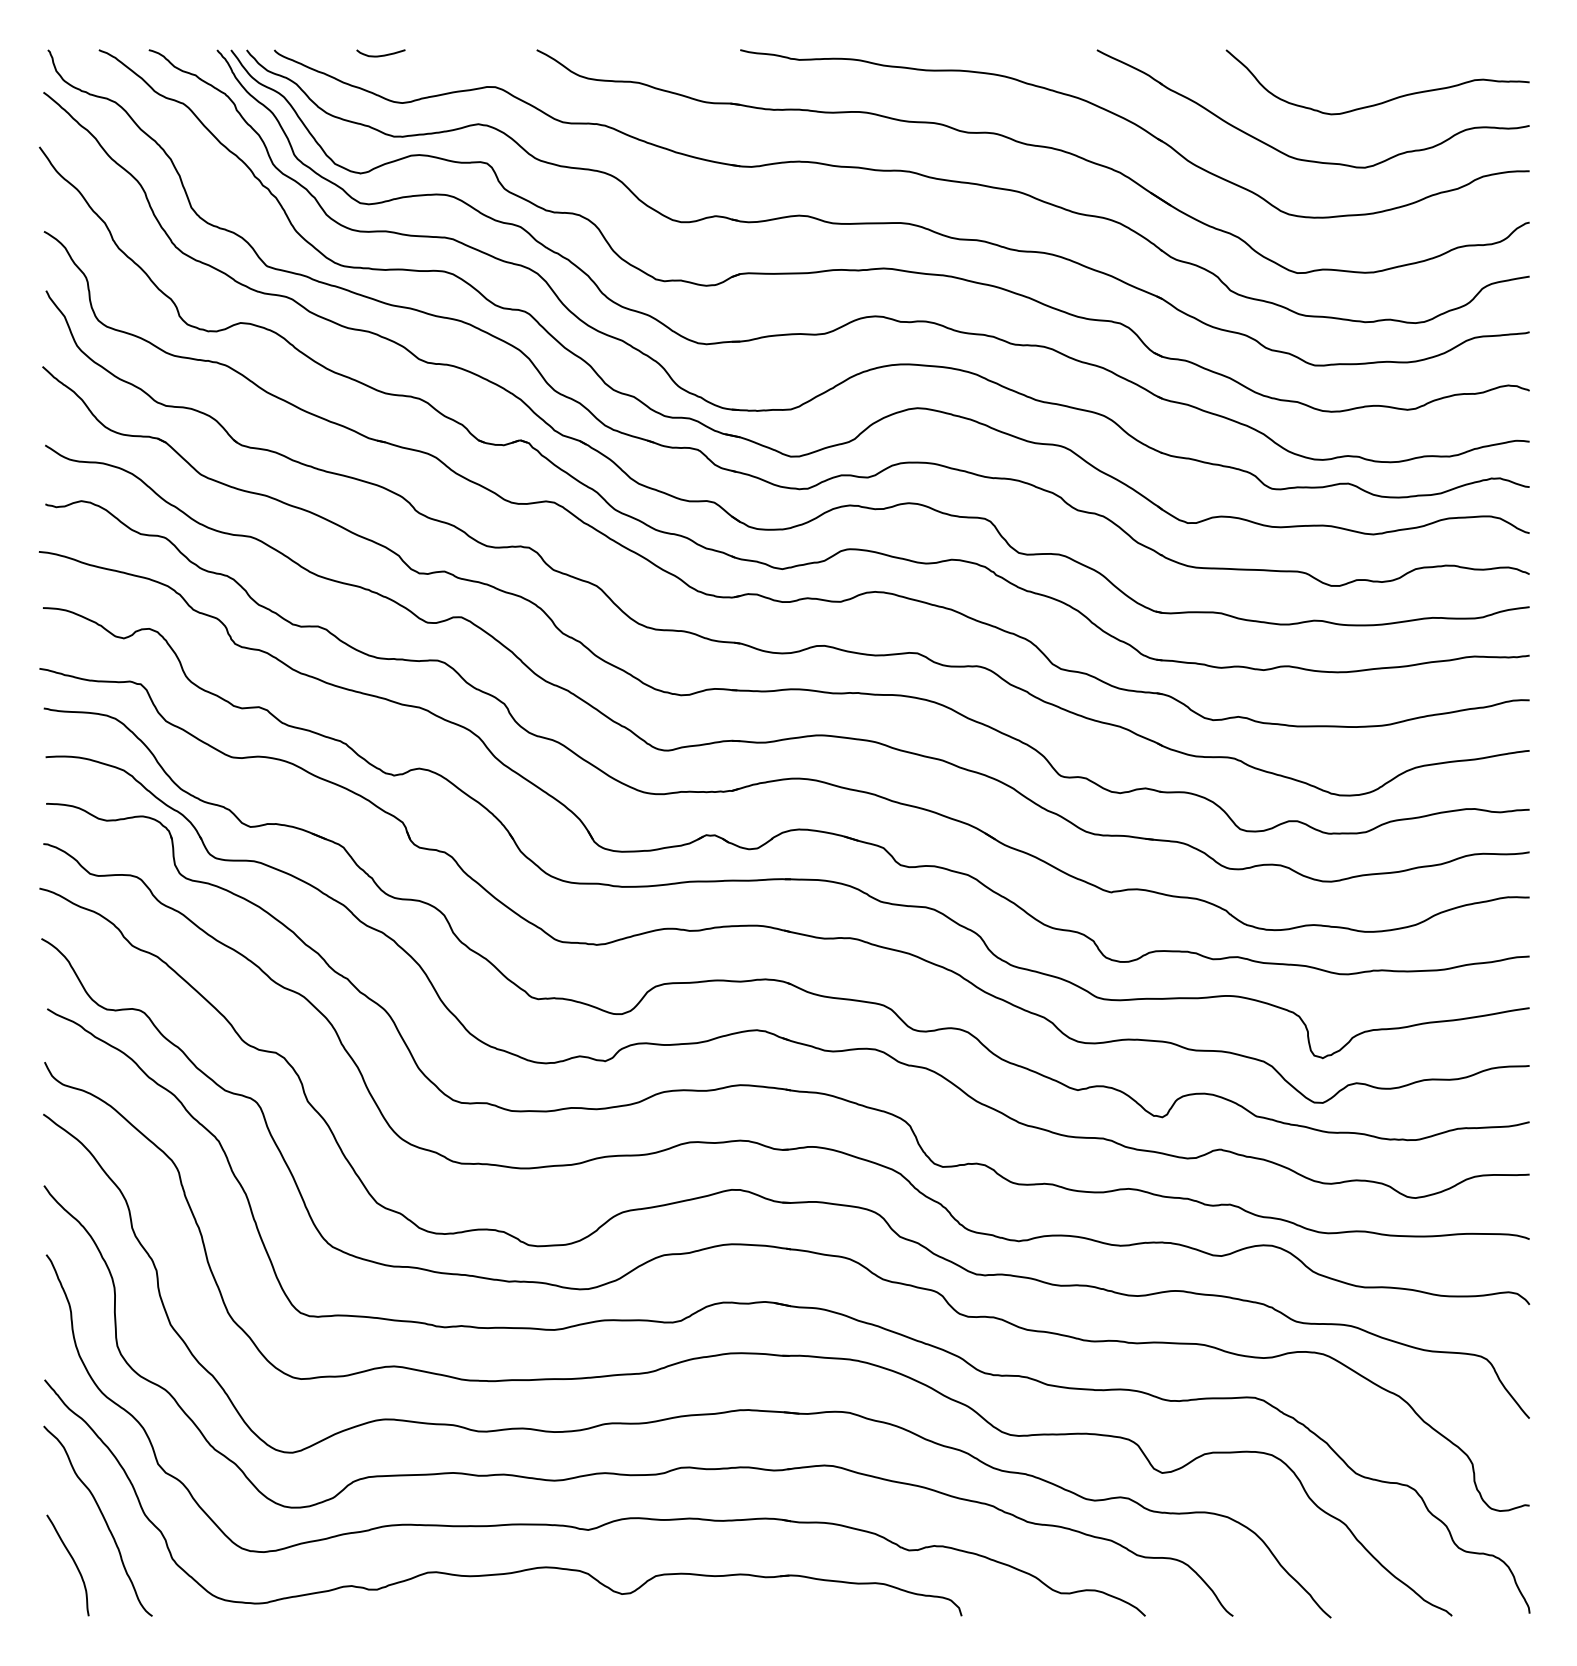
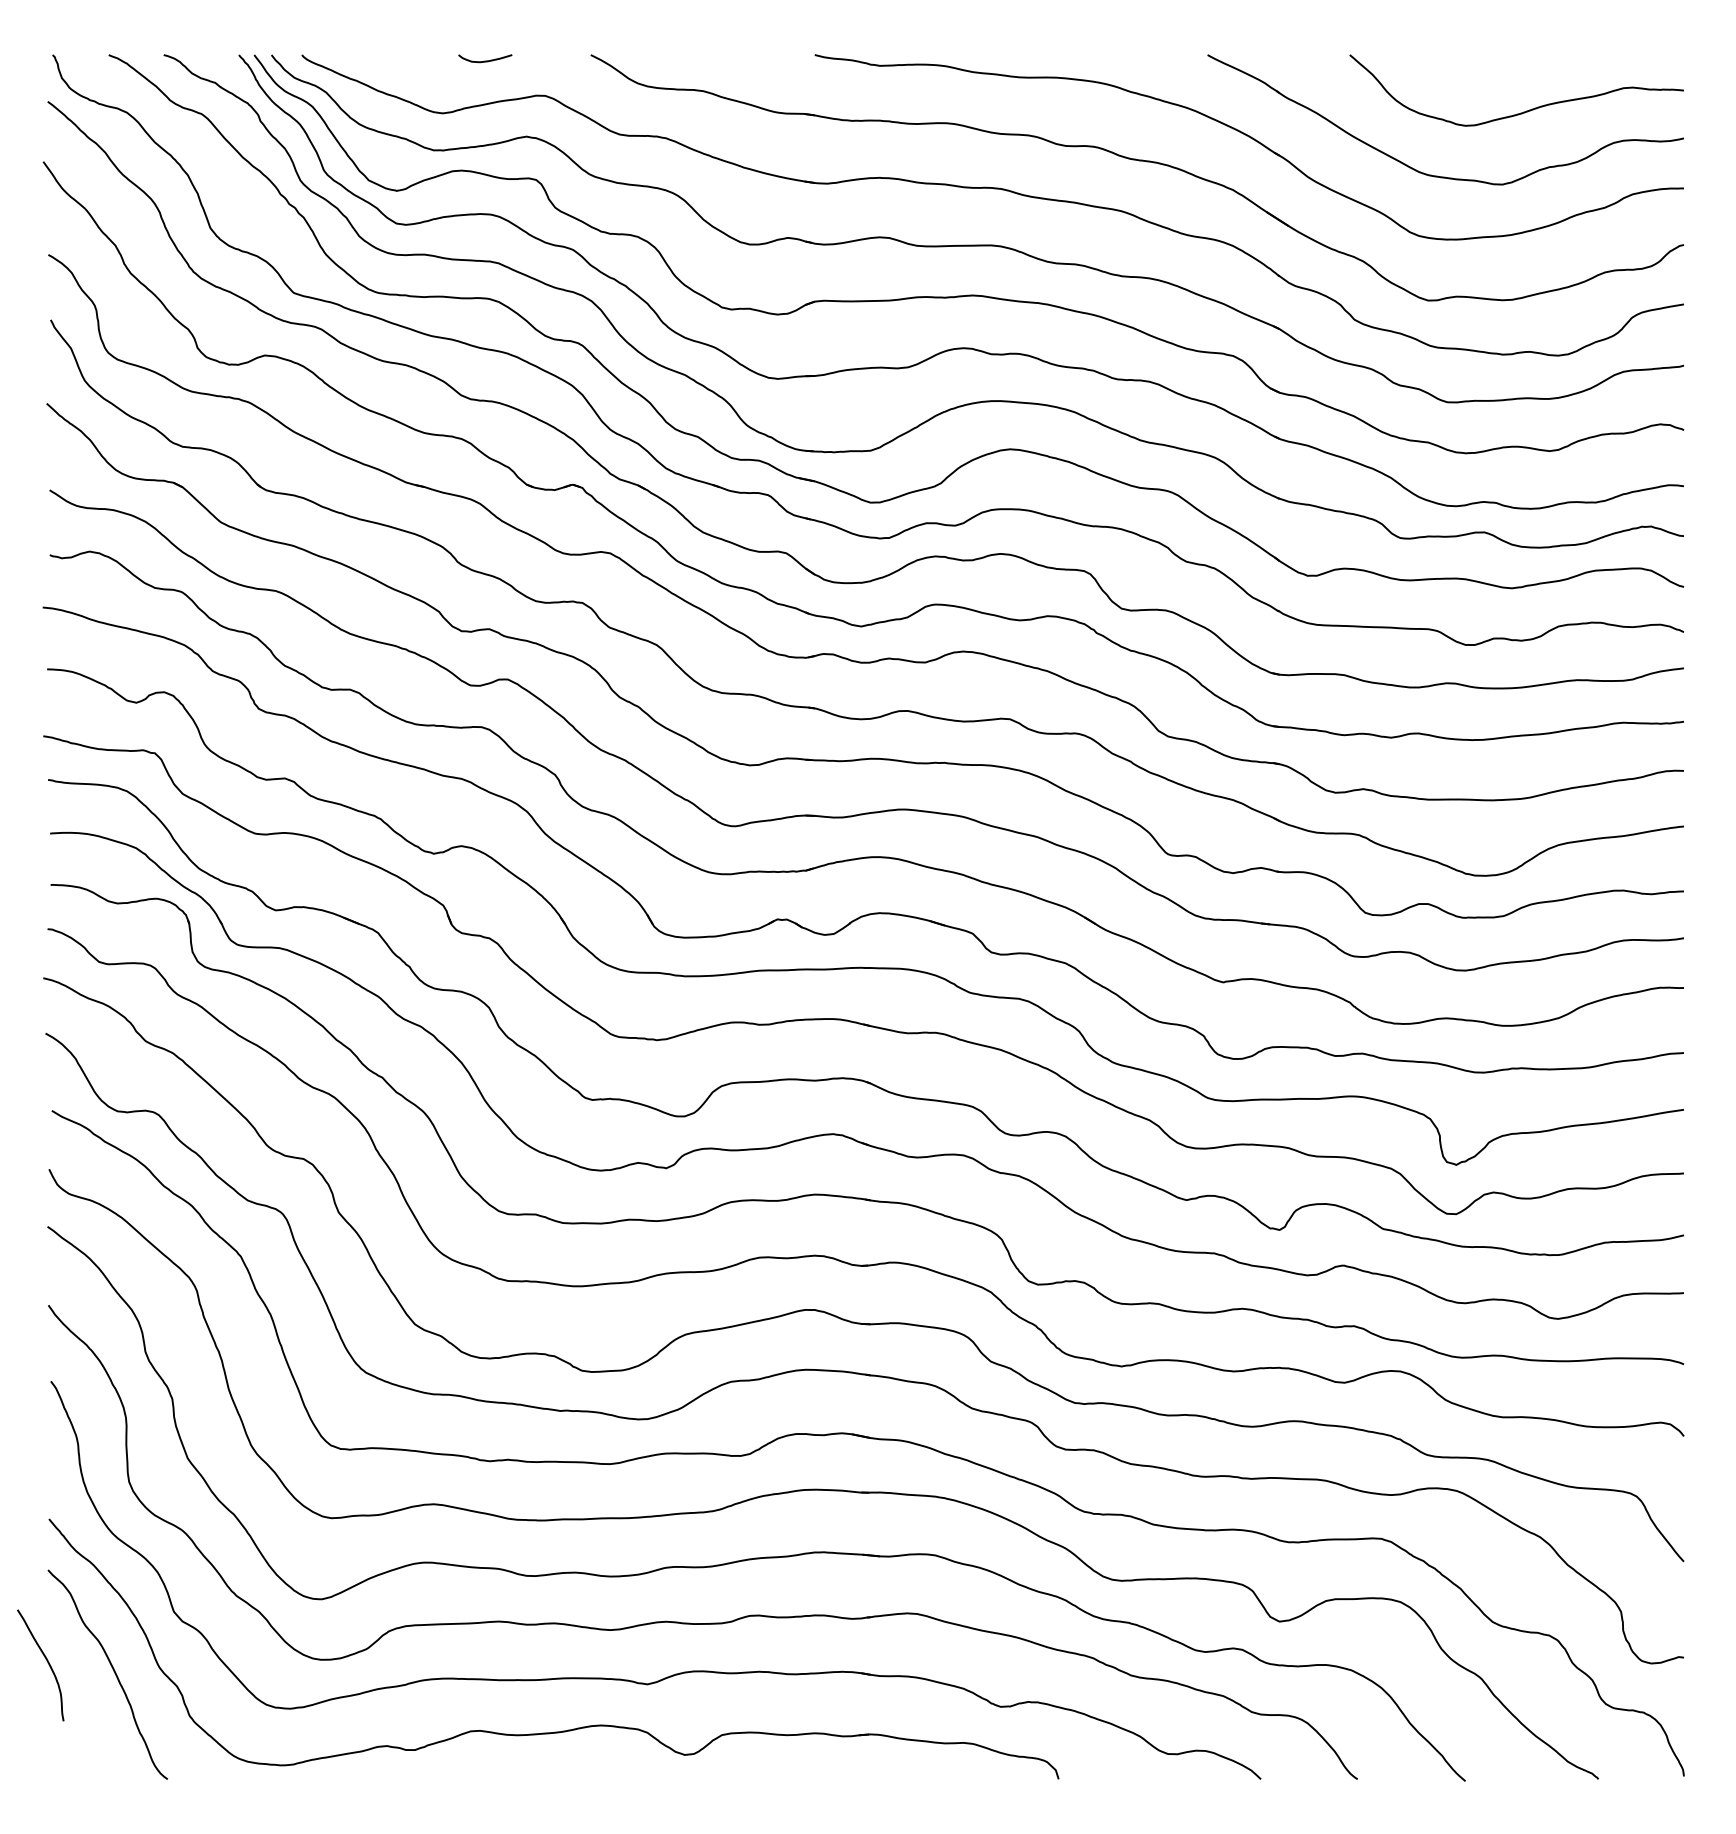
curve: (381, 55) -> (485, 60), moved
curve: (73, 1561) -> (46, 1661), moved

